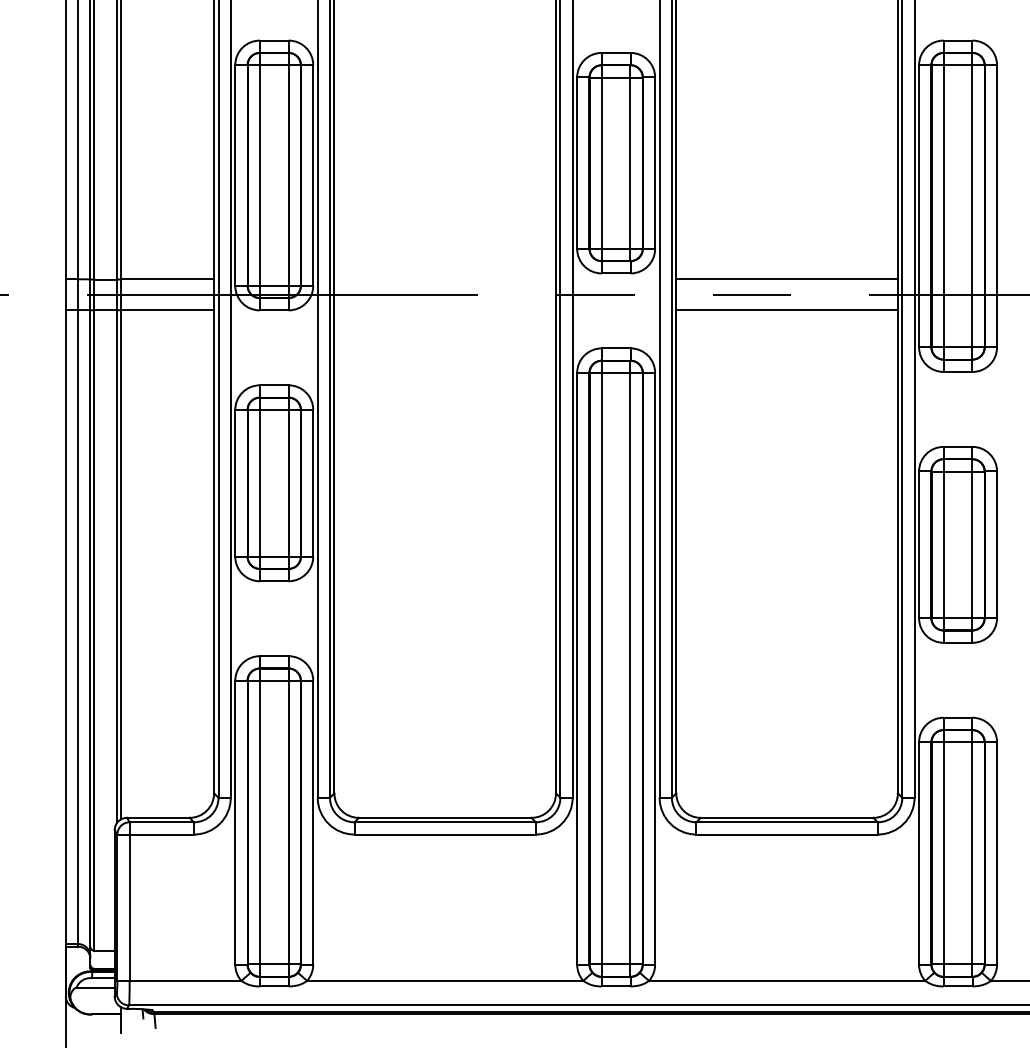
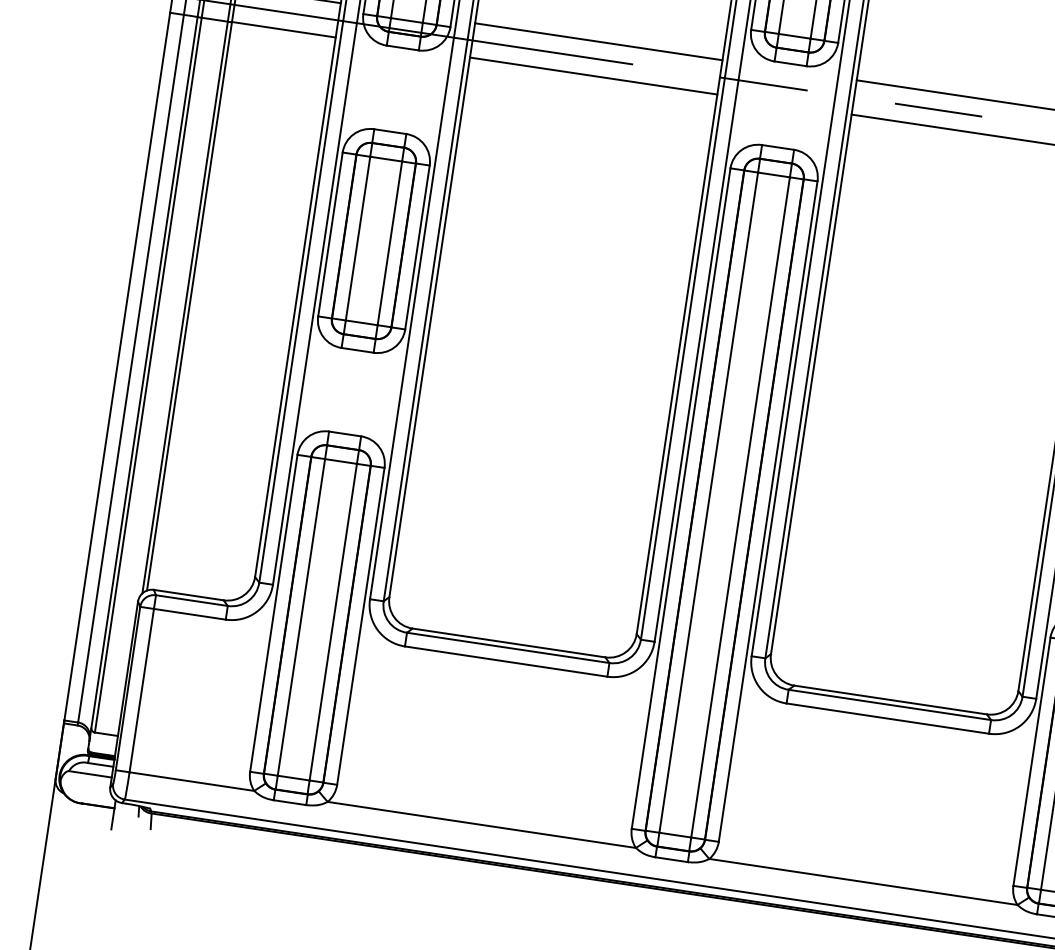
line: (445, 279) -> (599, 42), added
line: (445, 309) -> (594, 75), added

